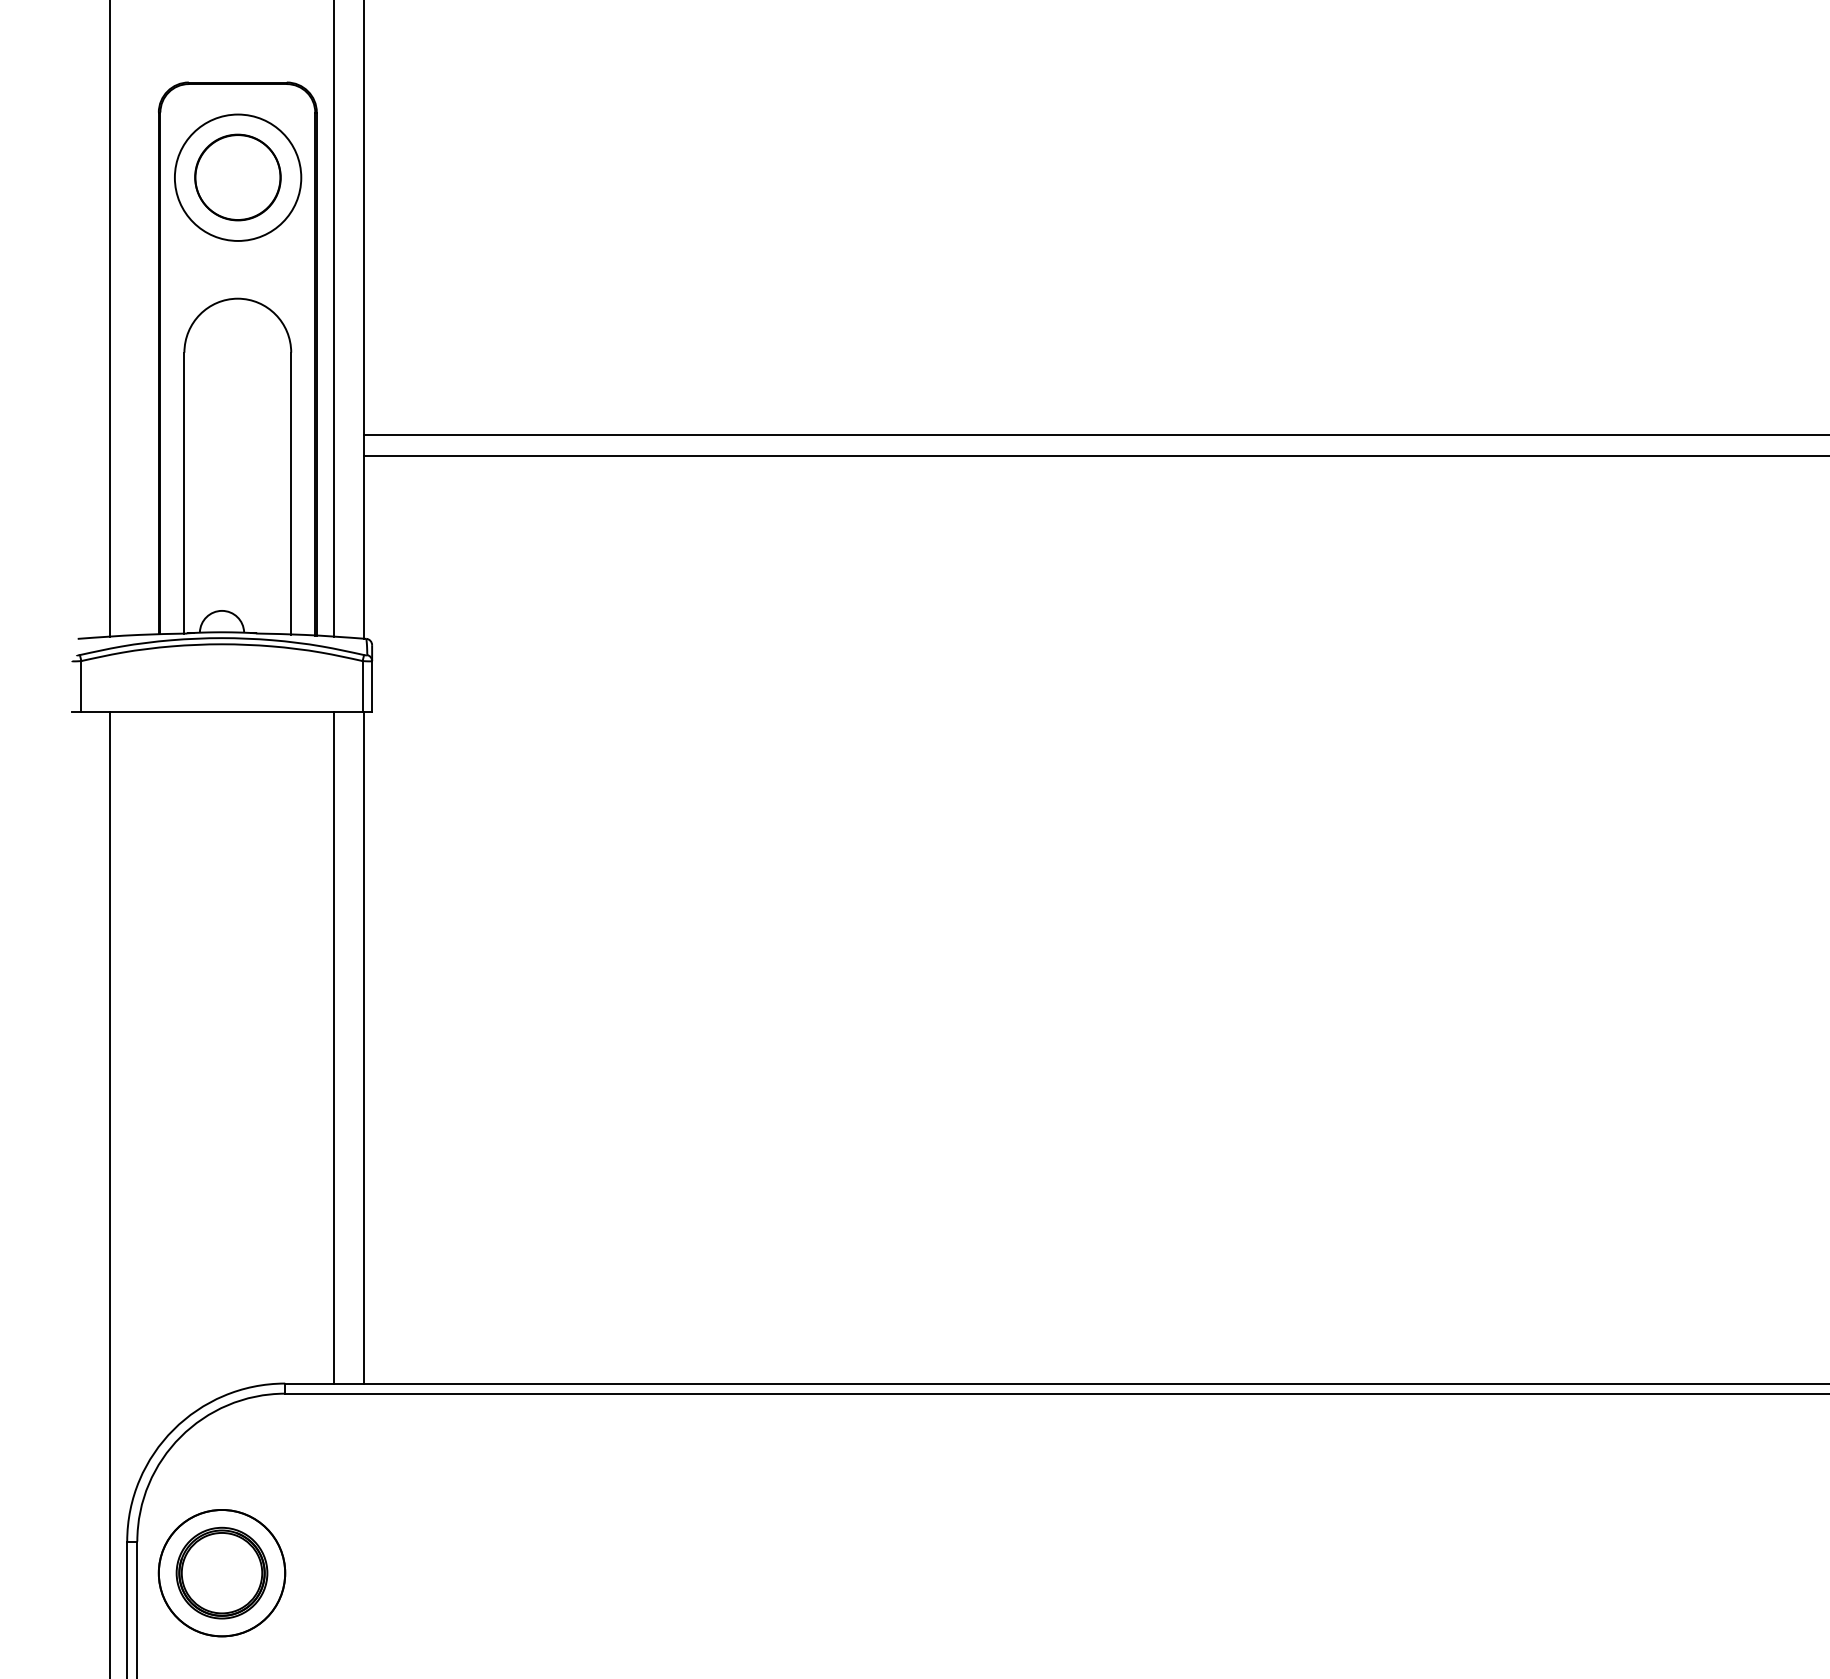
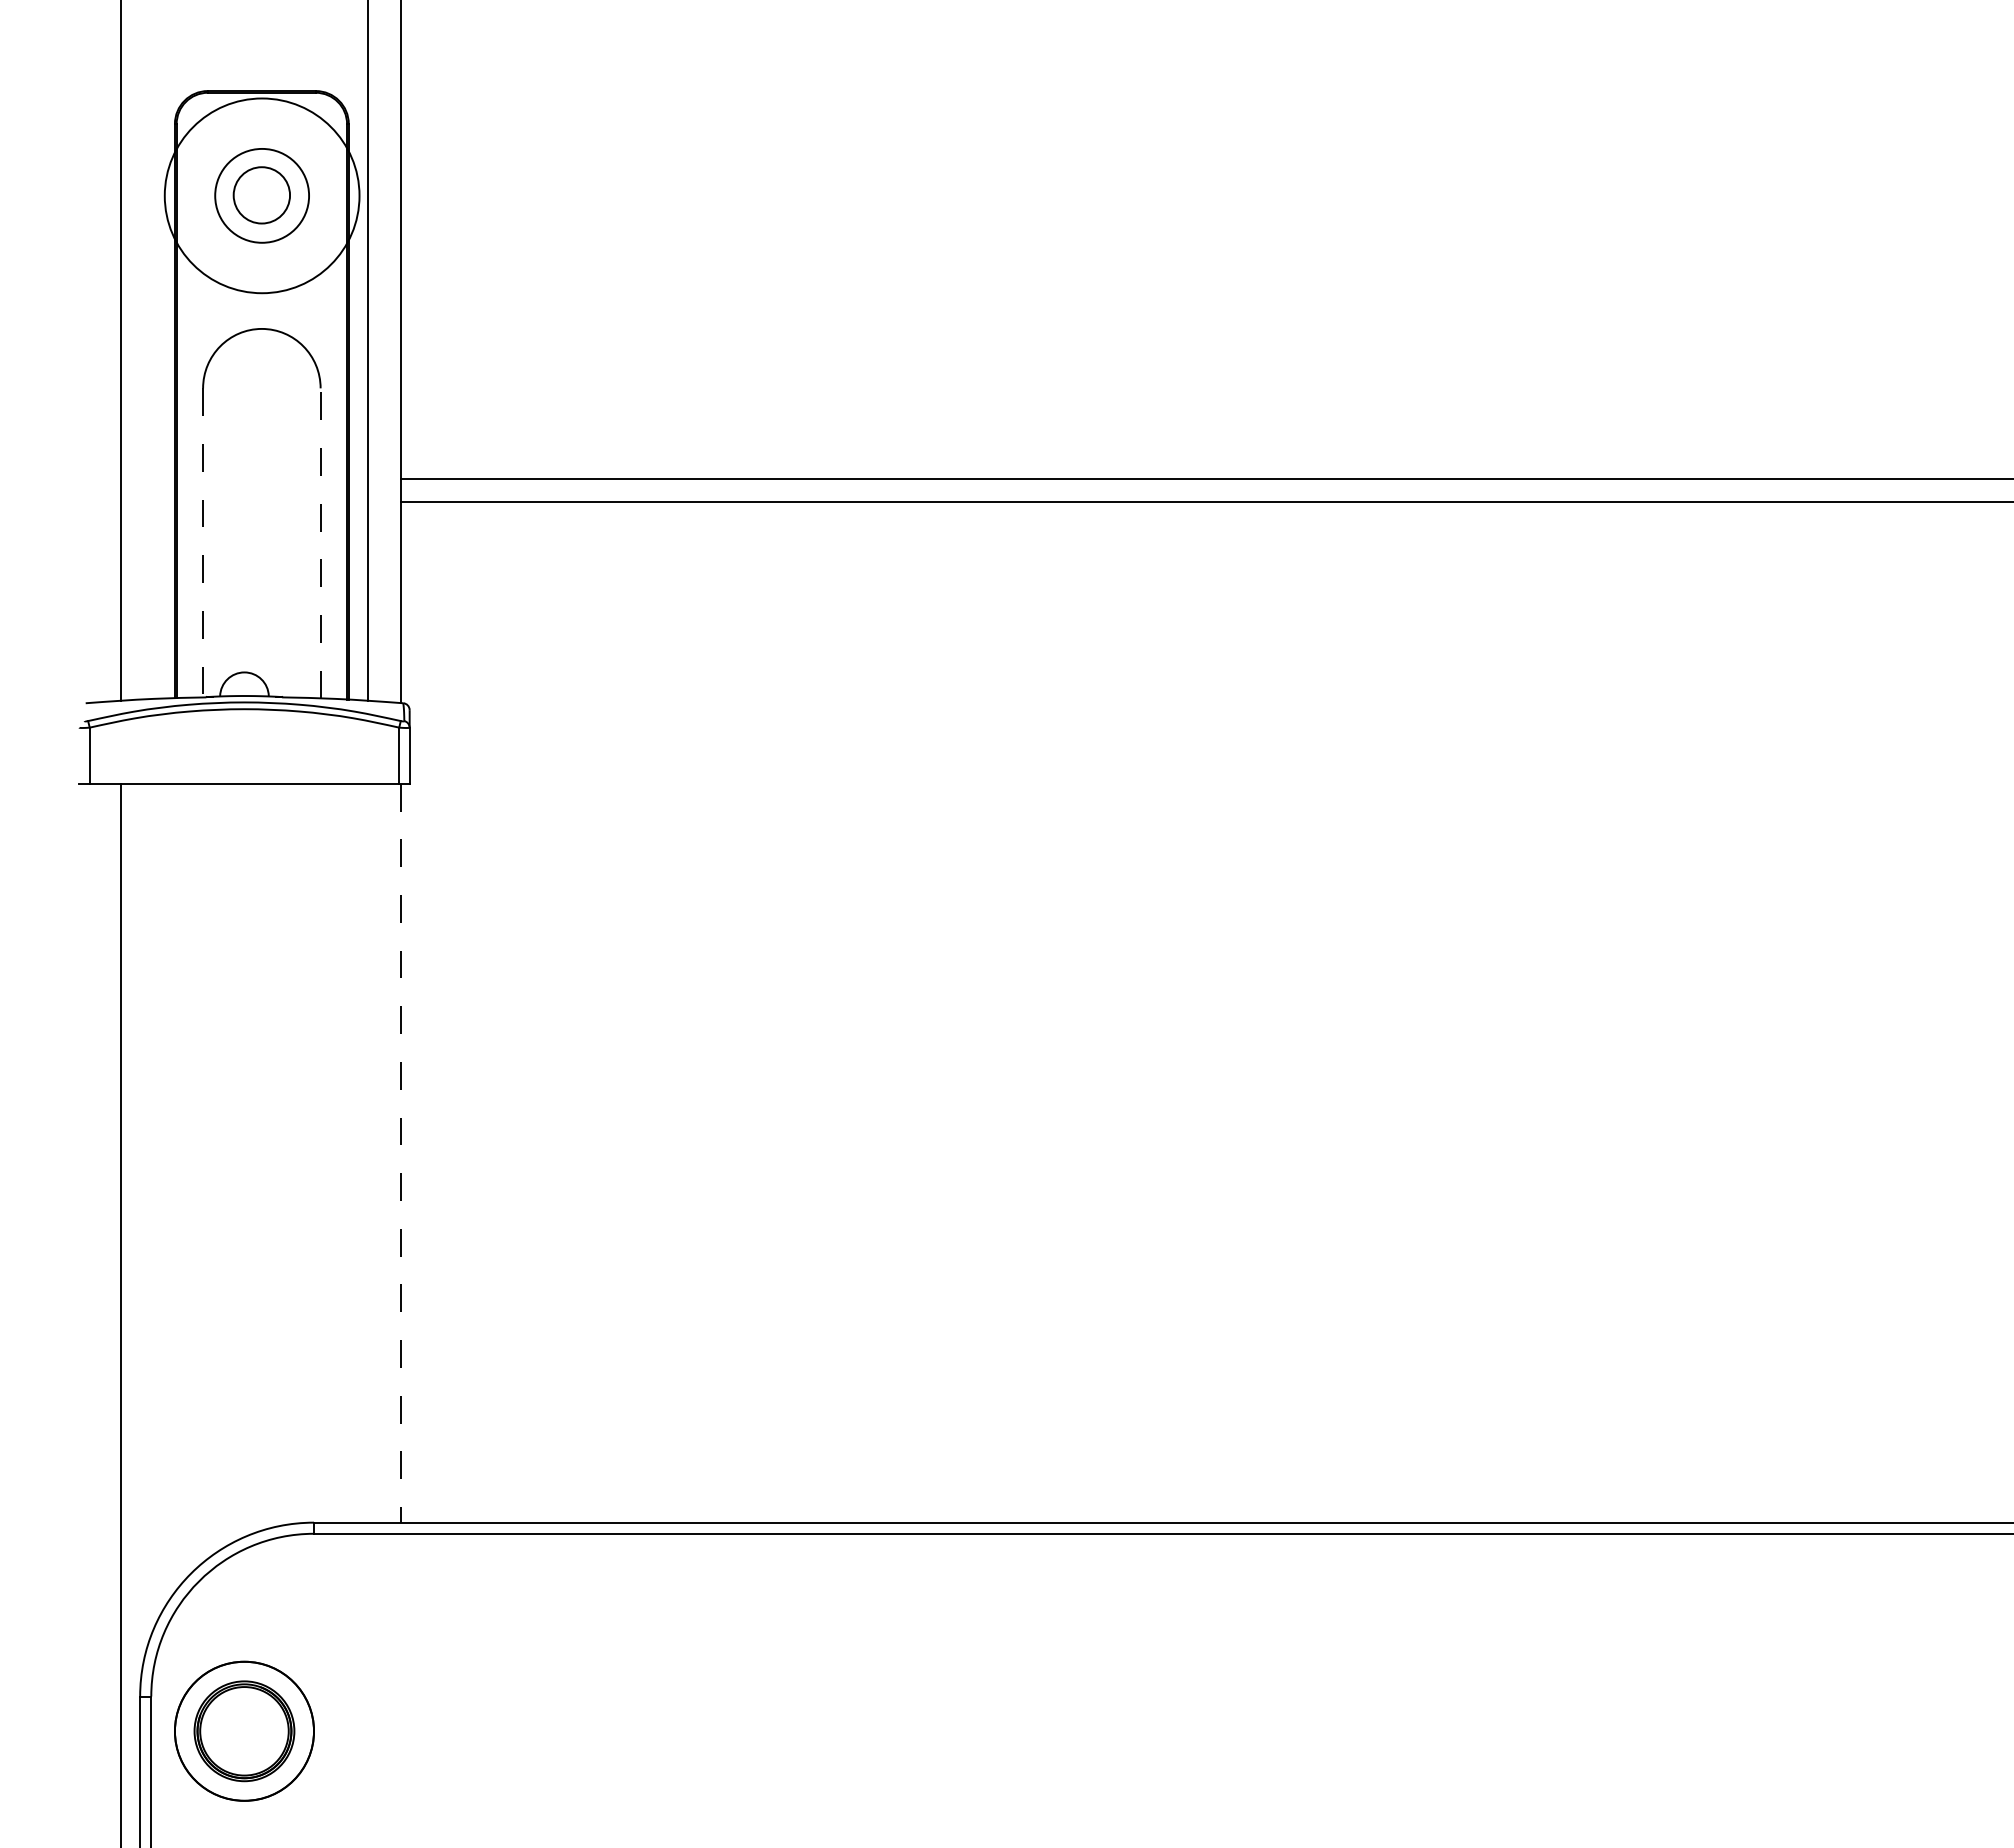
circle: (237, 177) -> (261, 195), size x0.6
circle: (237, 177) -> (261, 195), size x1.4
line: (184, 492) -> (203, 542), solid -> dashed
line: (291, 492) -> (320, 542), solid -> dashed
line: (333, 1047) -> (367, 1152), removed
line: (363, 1048) -> (400, 1153), solid -> dashed

